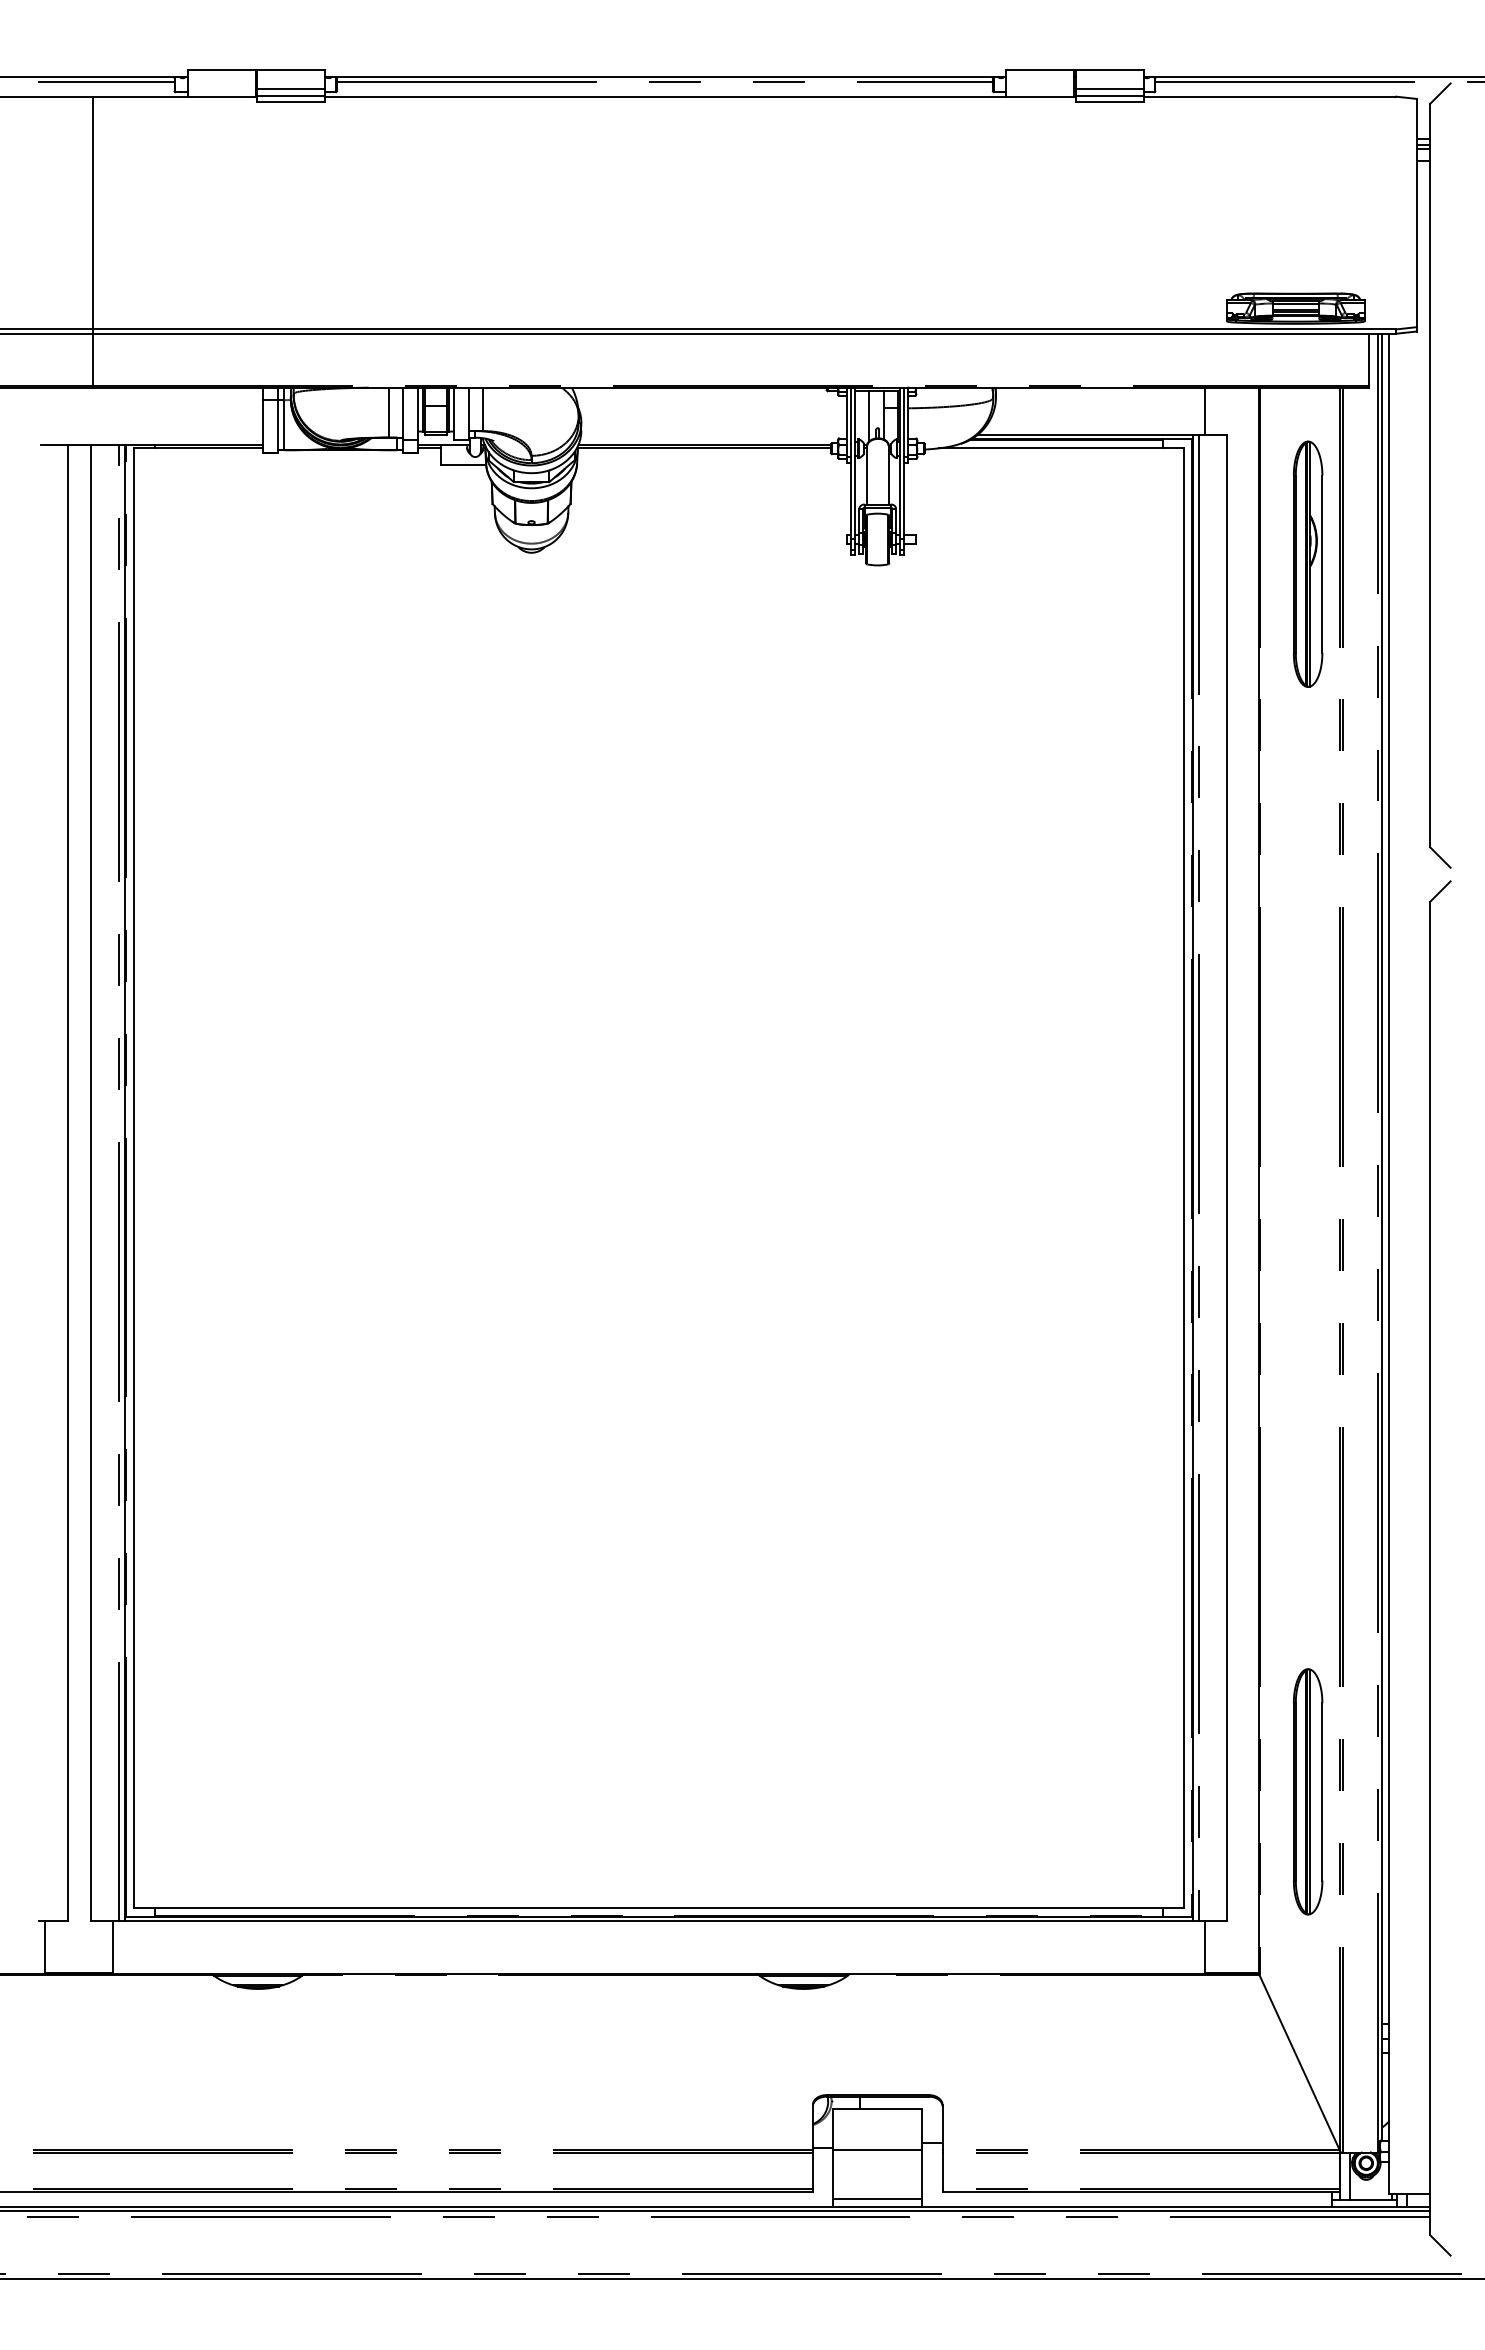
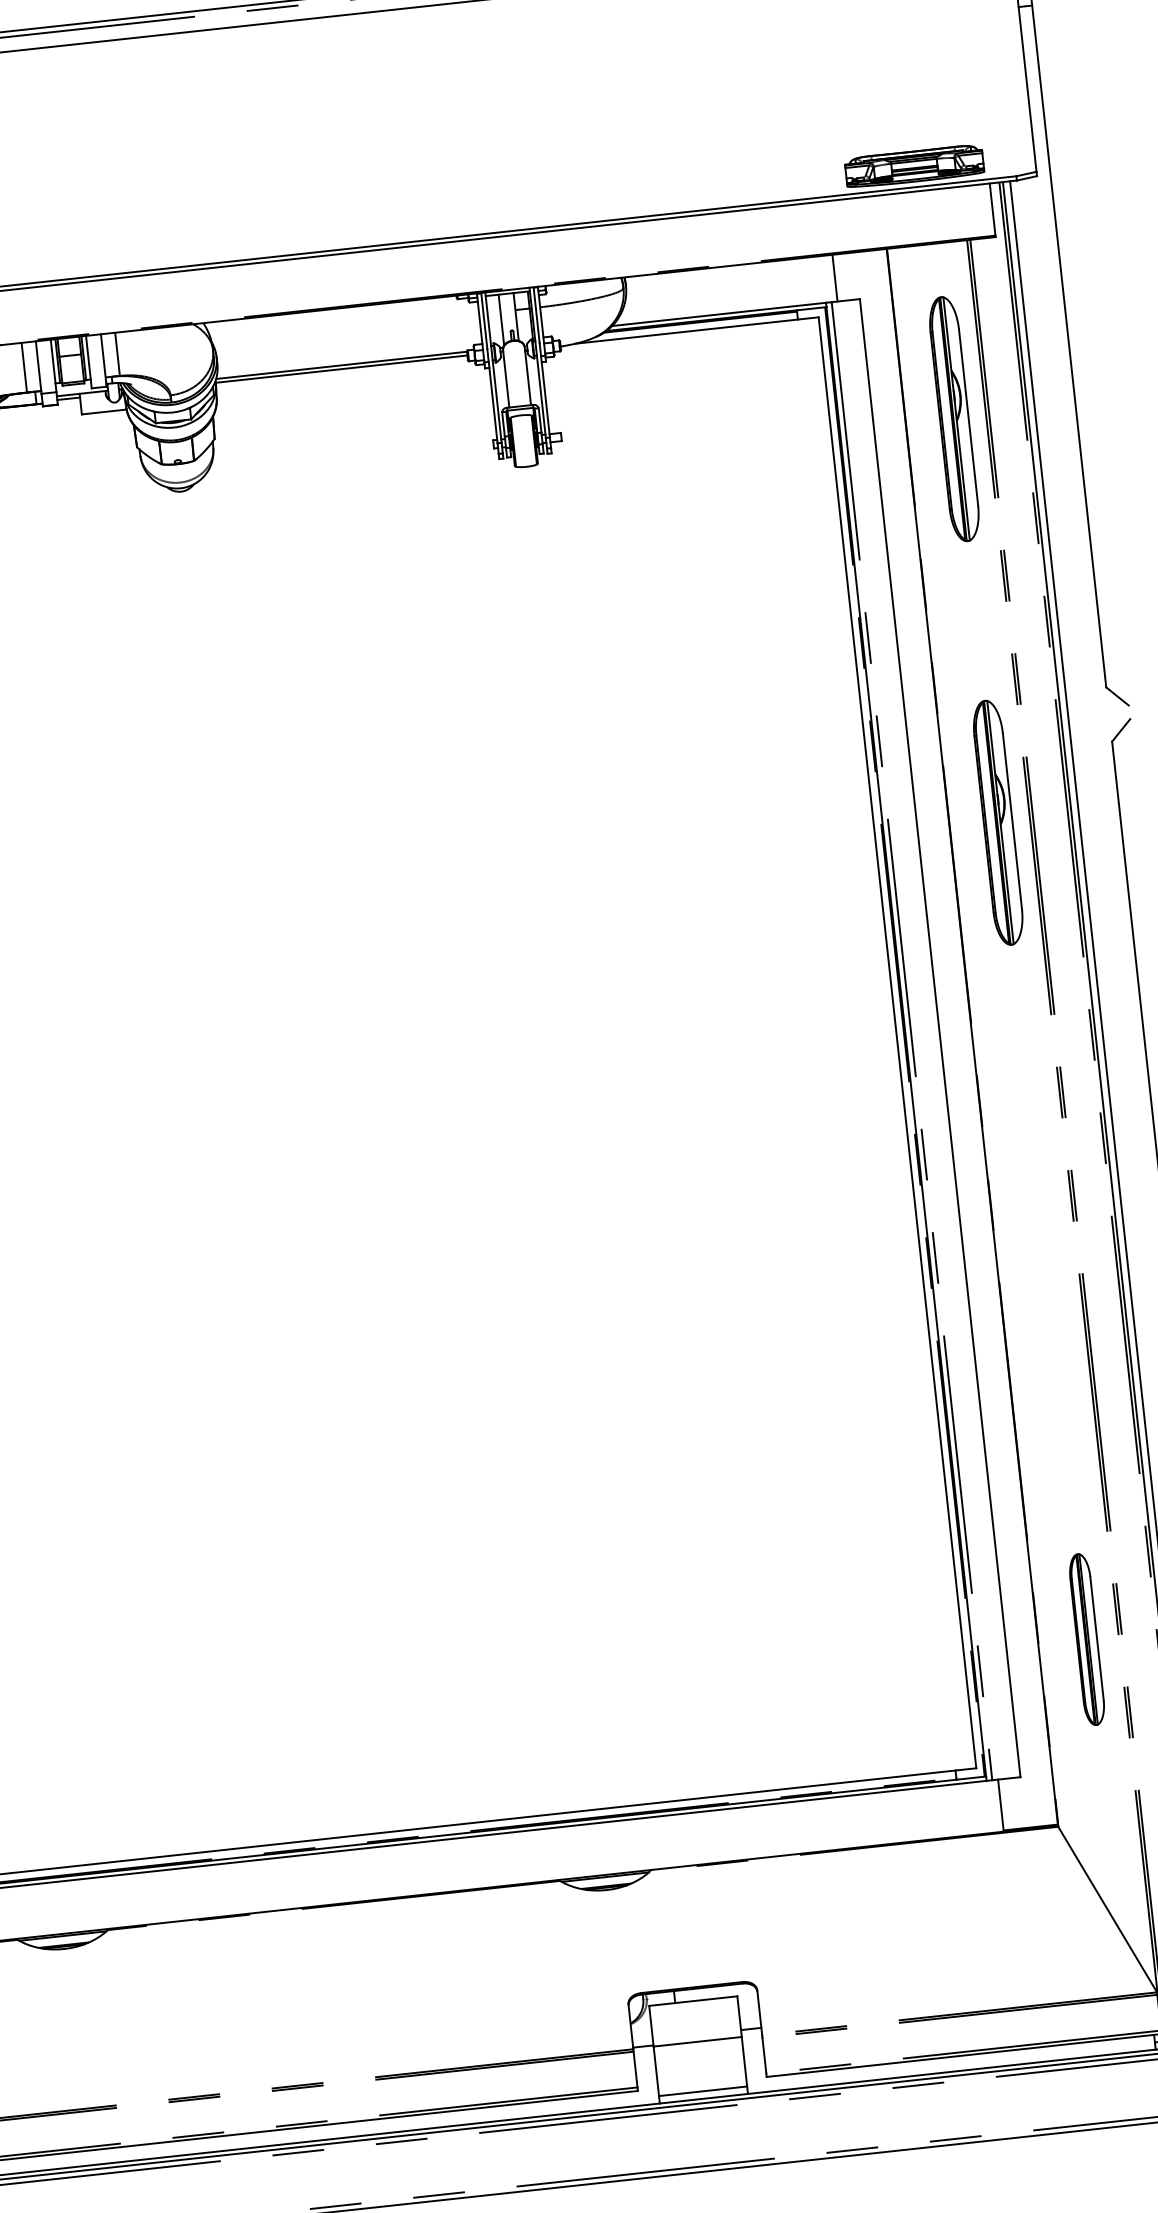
part: (1308, 969) -> (998, 822), added
part: (1308, 1791) -> (1087, 1639), size x0.7

